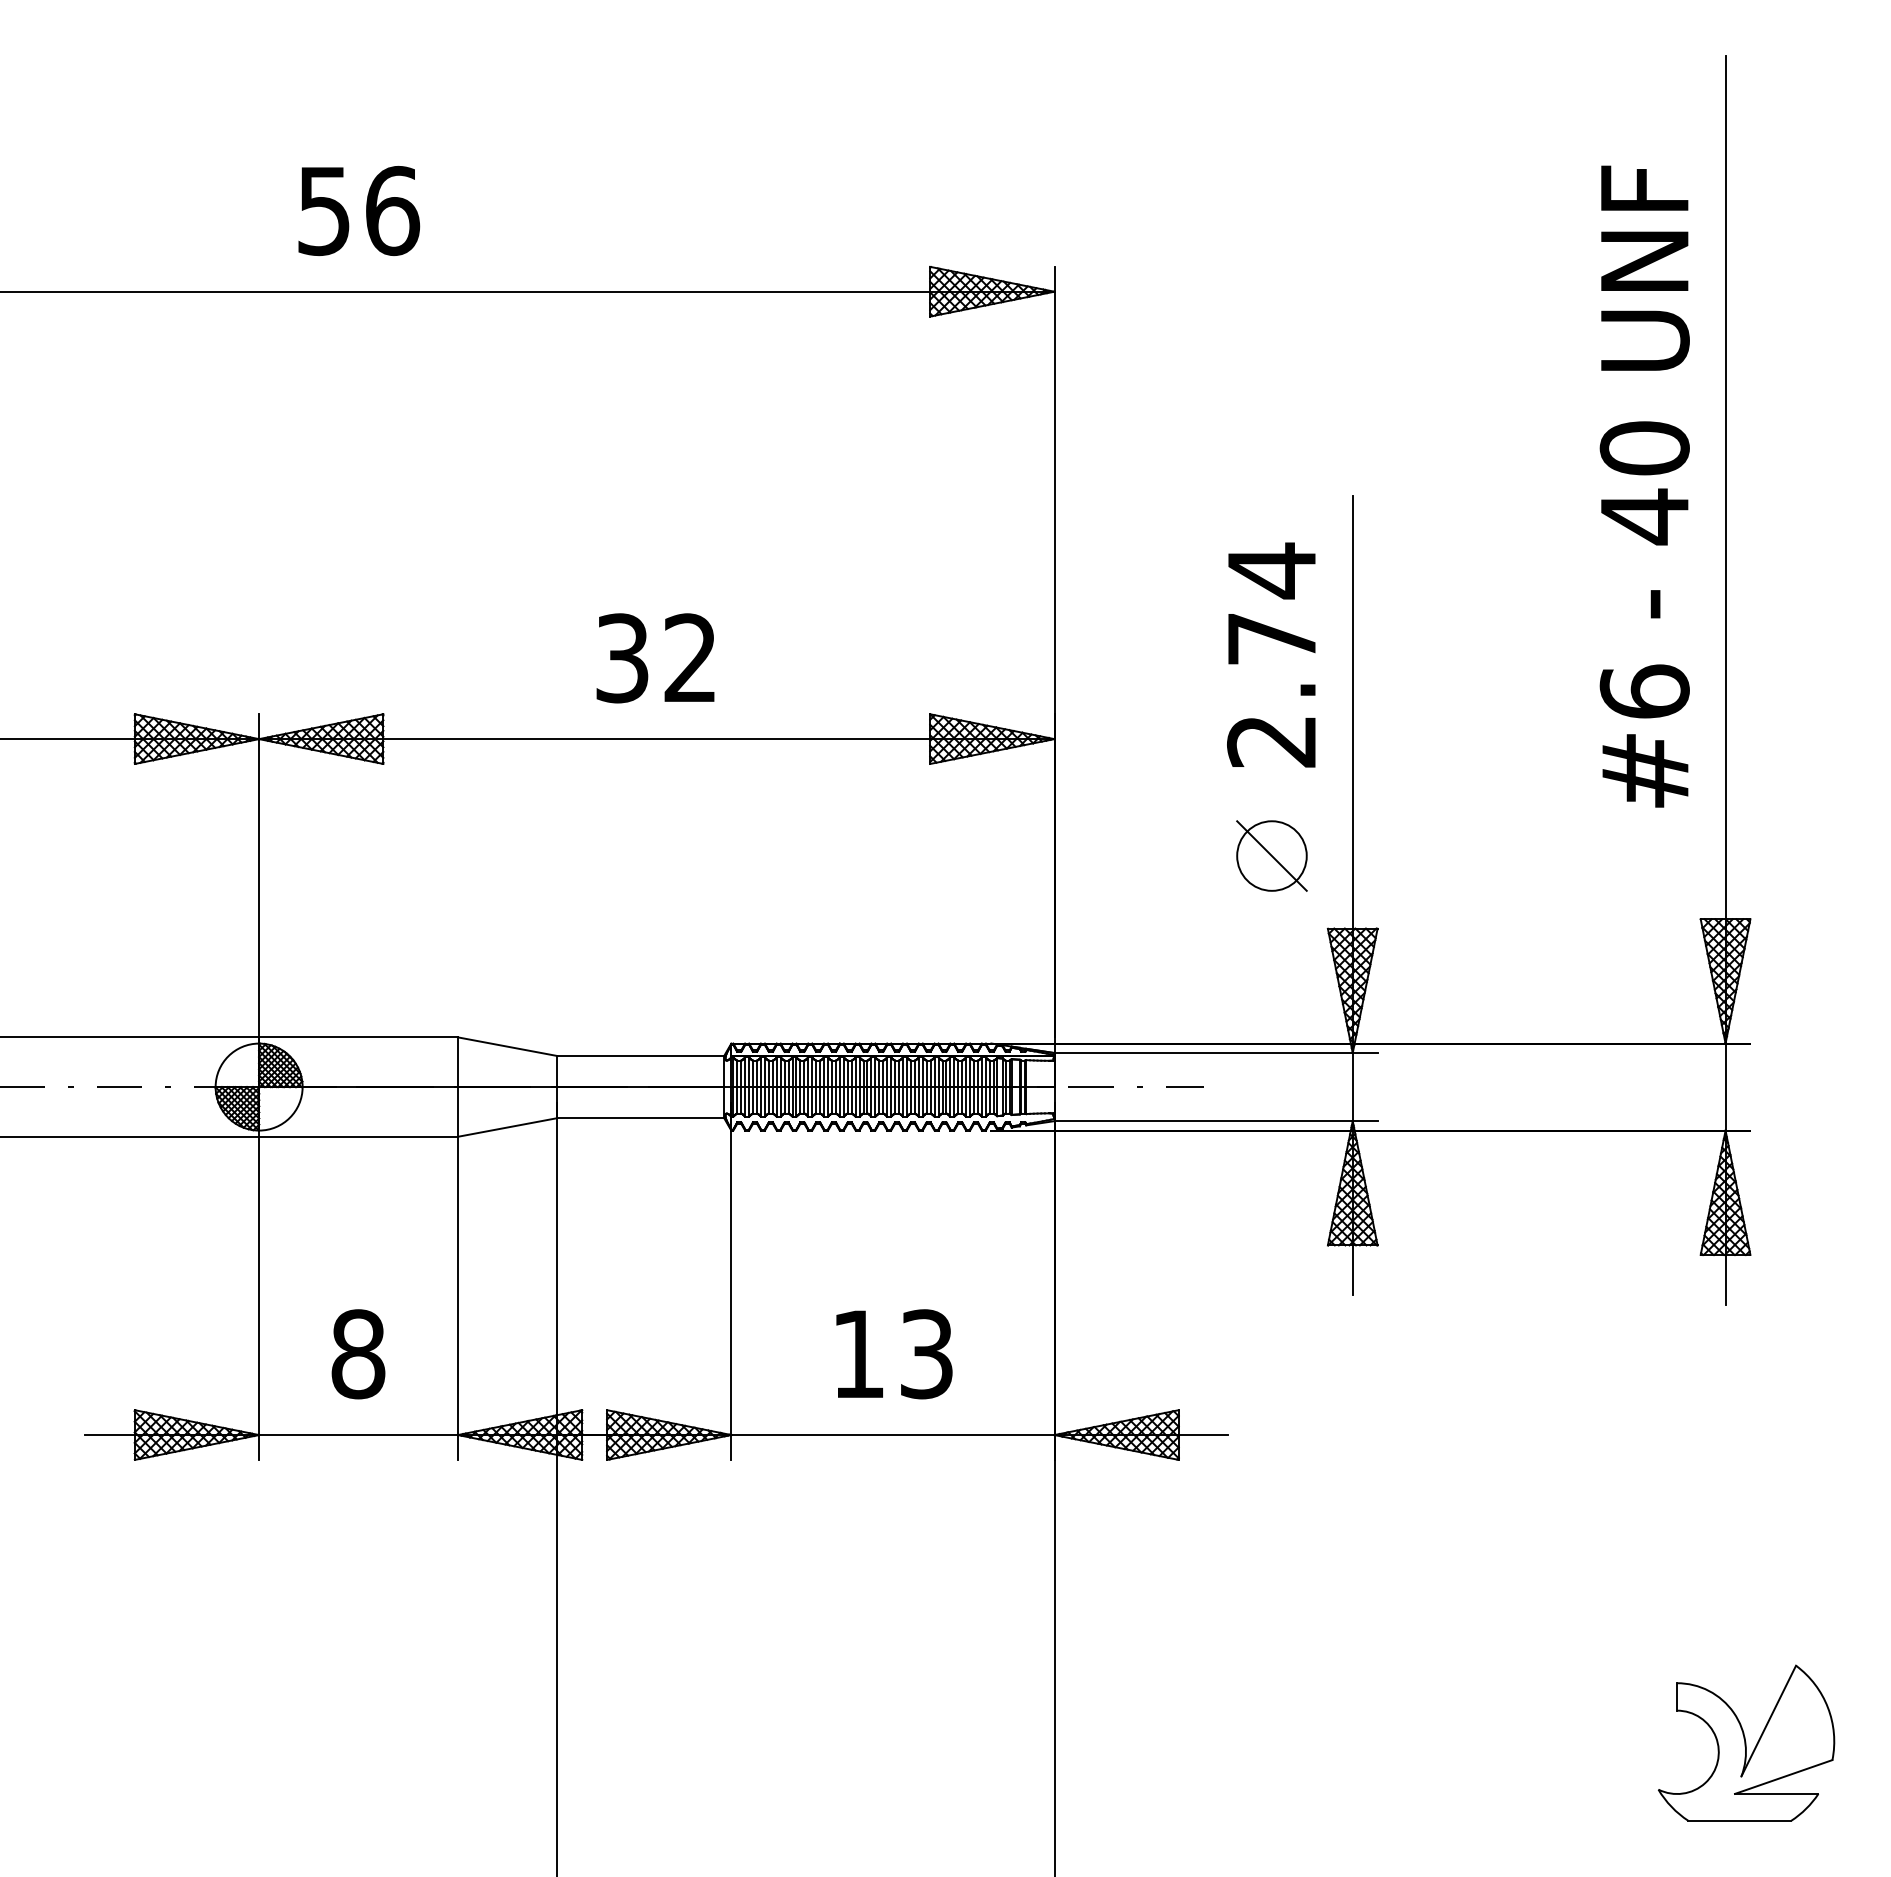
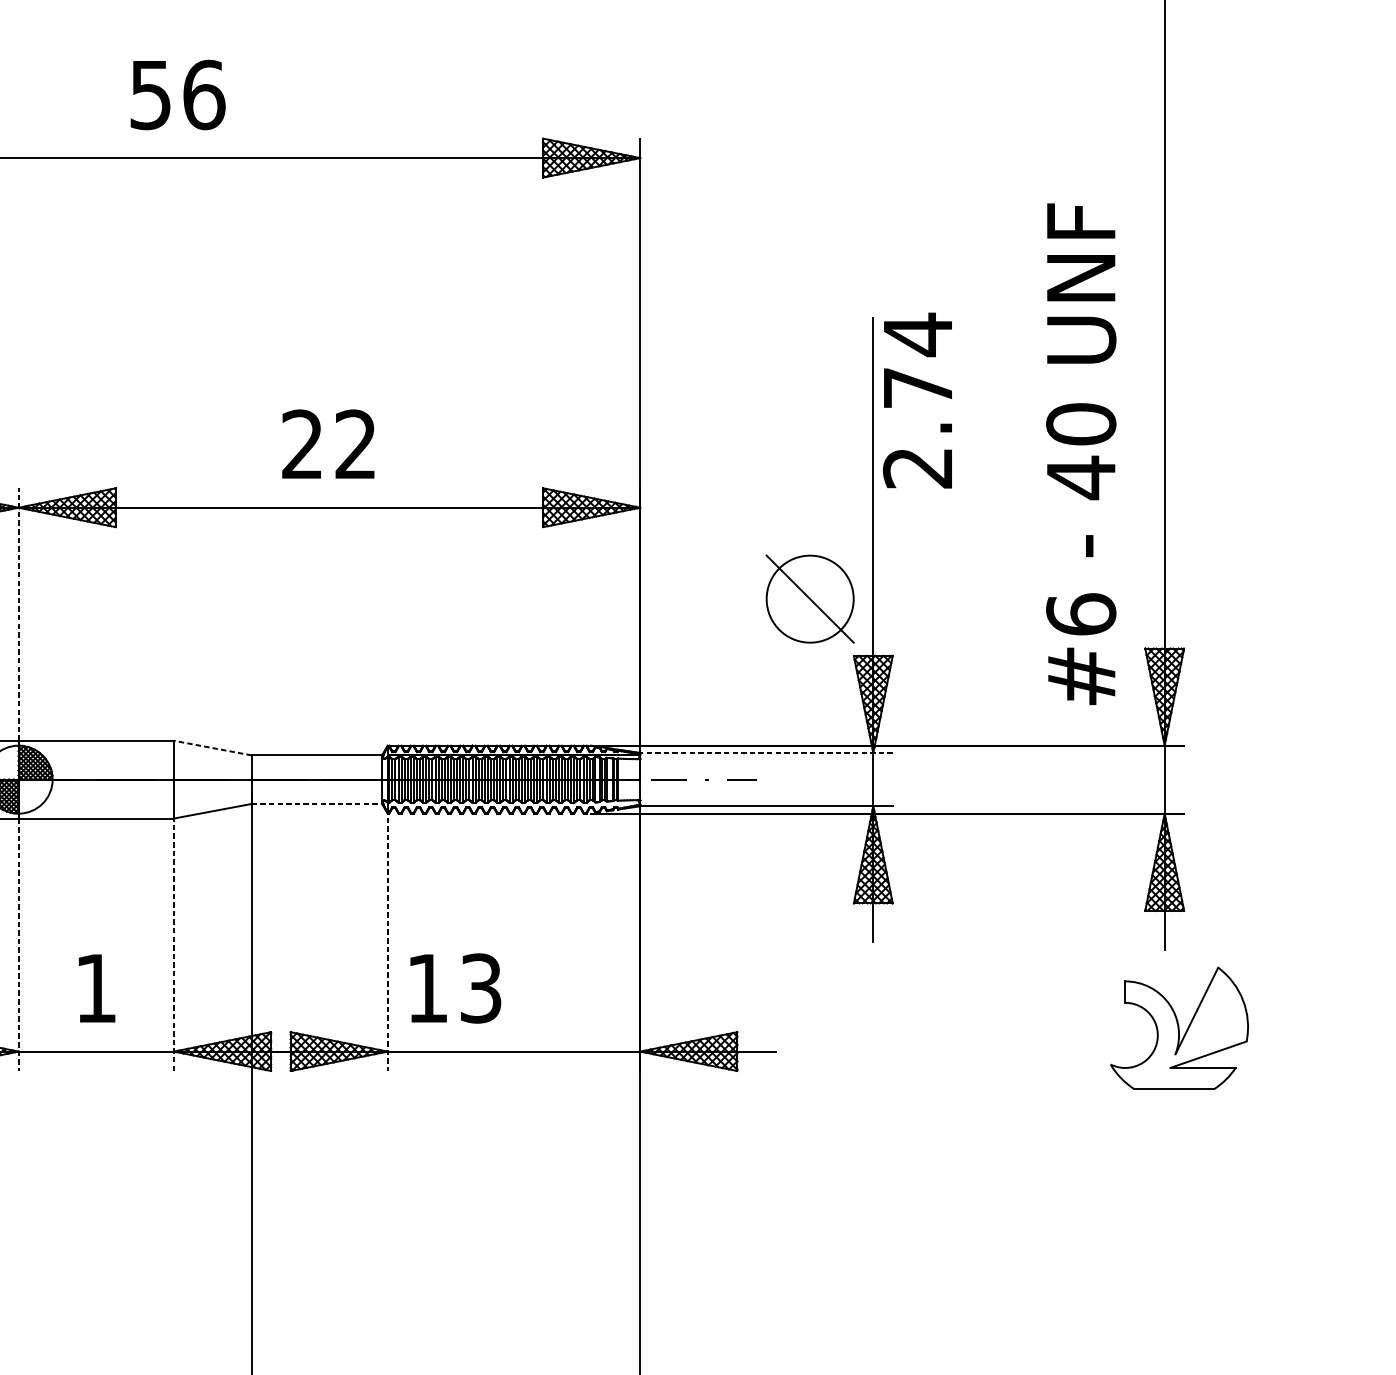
text: (359, 211) -> (178, 95), moved
text: (1644, 486) -> (1081, 454), moved
text: (1271, 654) -> (917, 400), moved
text: (622, 658) -> (302, 444), 32 -> 22
part: (1271, 855) -> (809, 598), size x1.6
line: (259, 875) -> (18, 614), solid -> dashed
line: (507, 1046) -> (212, 747), solid -> dashed
line: (1216, 1053) -> (766, 753), solid -> dashed
line: (641, 1118) -> (317, 804), solid -> dashed
line: (731, 1281) -> (387, 931), solid -> dashed
line: (259, 1298) -> (18, 944), solid -> dashed
line: (457, 1298) -> (173, 944), solid -> dashed
text: (358, 1354) -> (96, 988), 8 -> 1
text: (894, 1354) -> (455, 988), moved
part: (1746, 1742) -> (1179, 1027), moved

